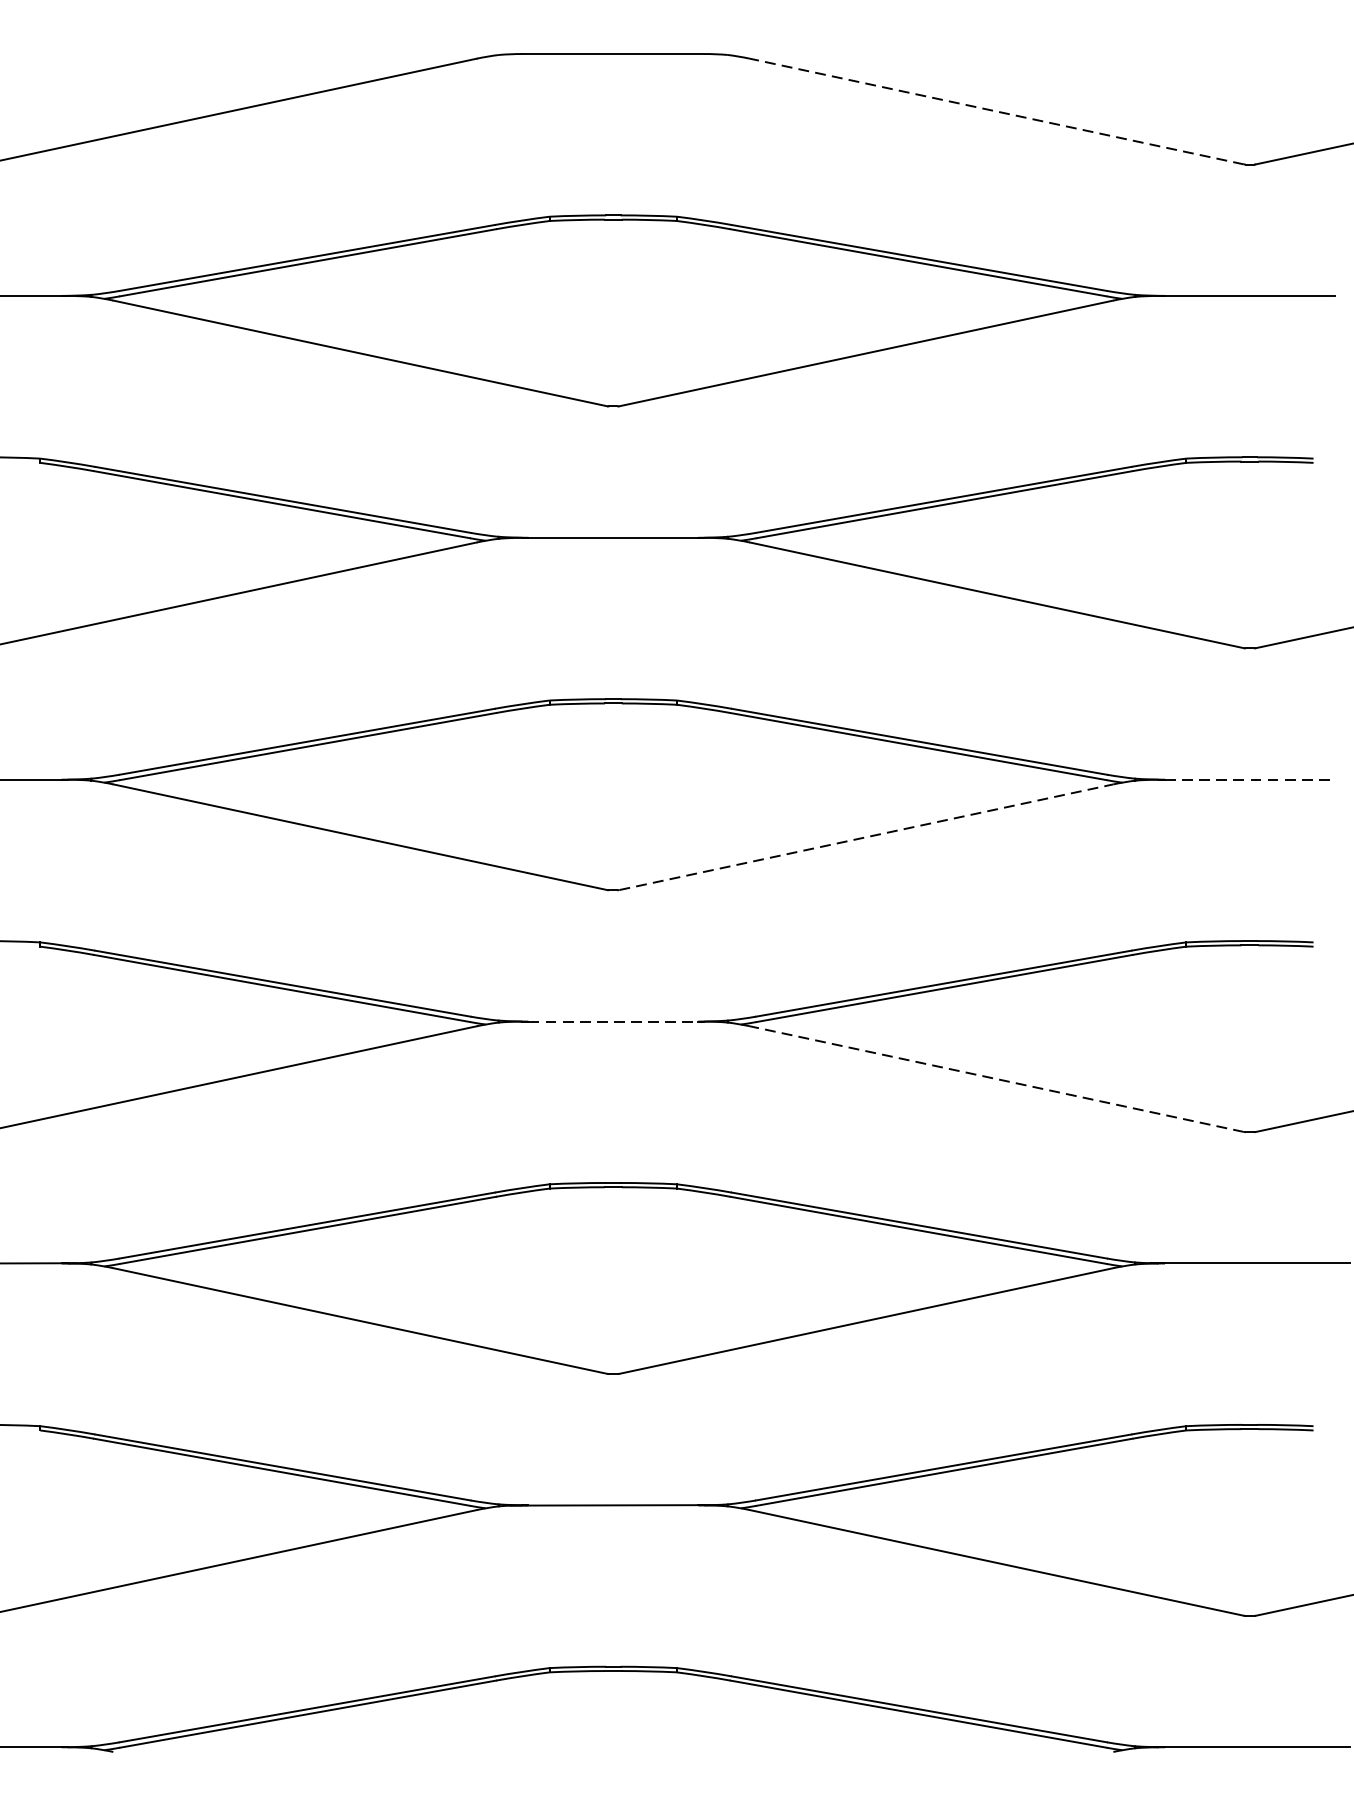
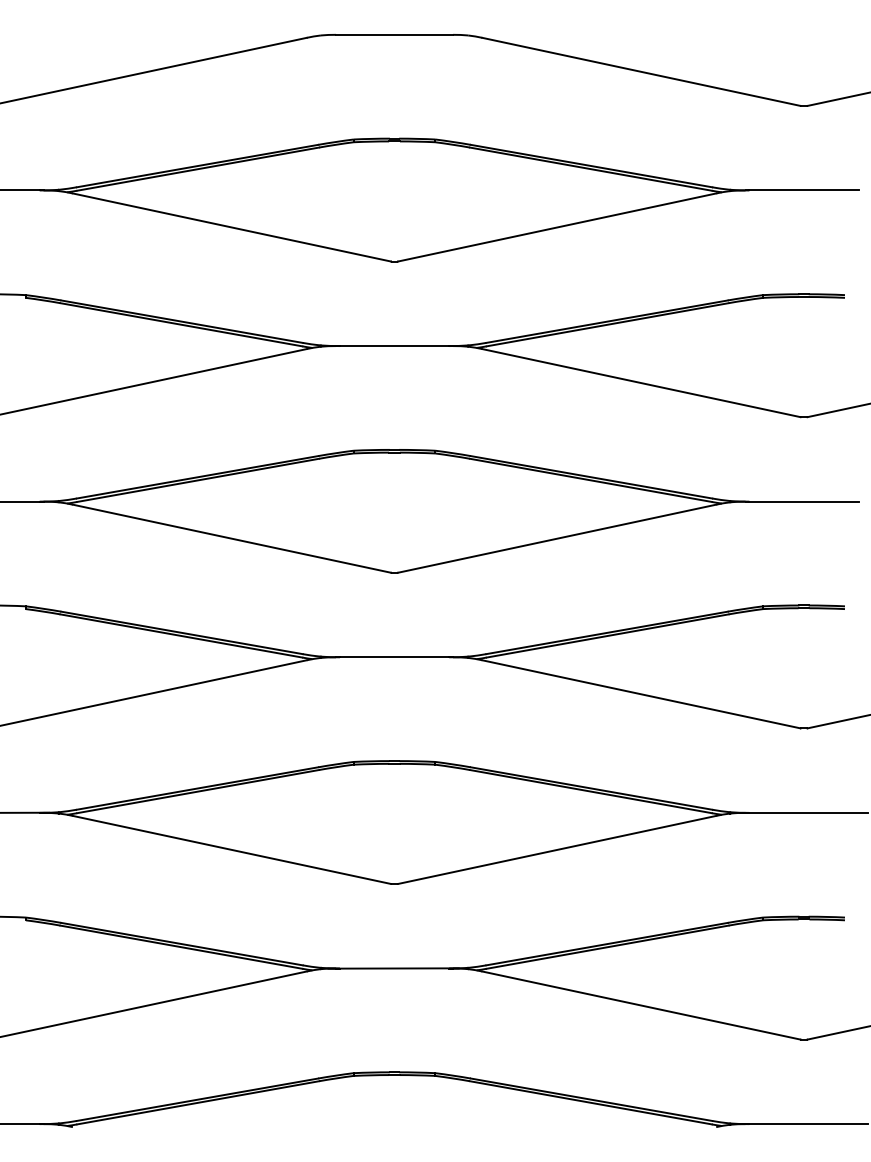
line: (995, 110) -> (640, 71), dashed -> solid
line: (1250, 779) -> (804, 501), dashed -> solid
line: (866, 836) -> (557, 538), dashed -> solid
line: (616, 1021) -> (396, 657), dashed -> solid
line: (995, 1079) -> (640, 694), dashed -> solid

